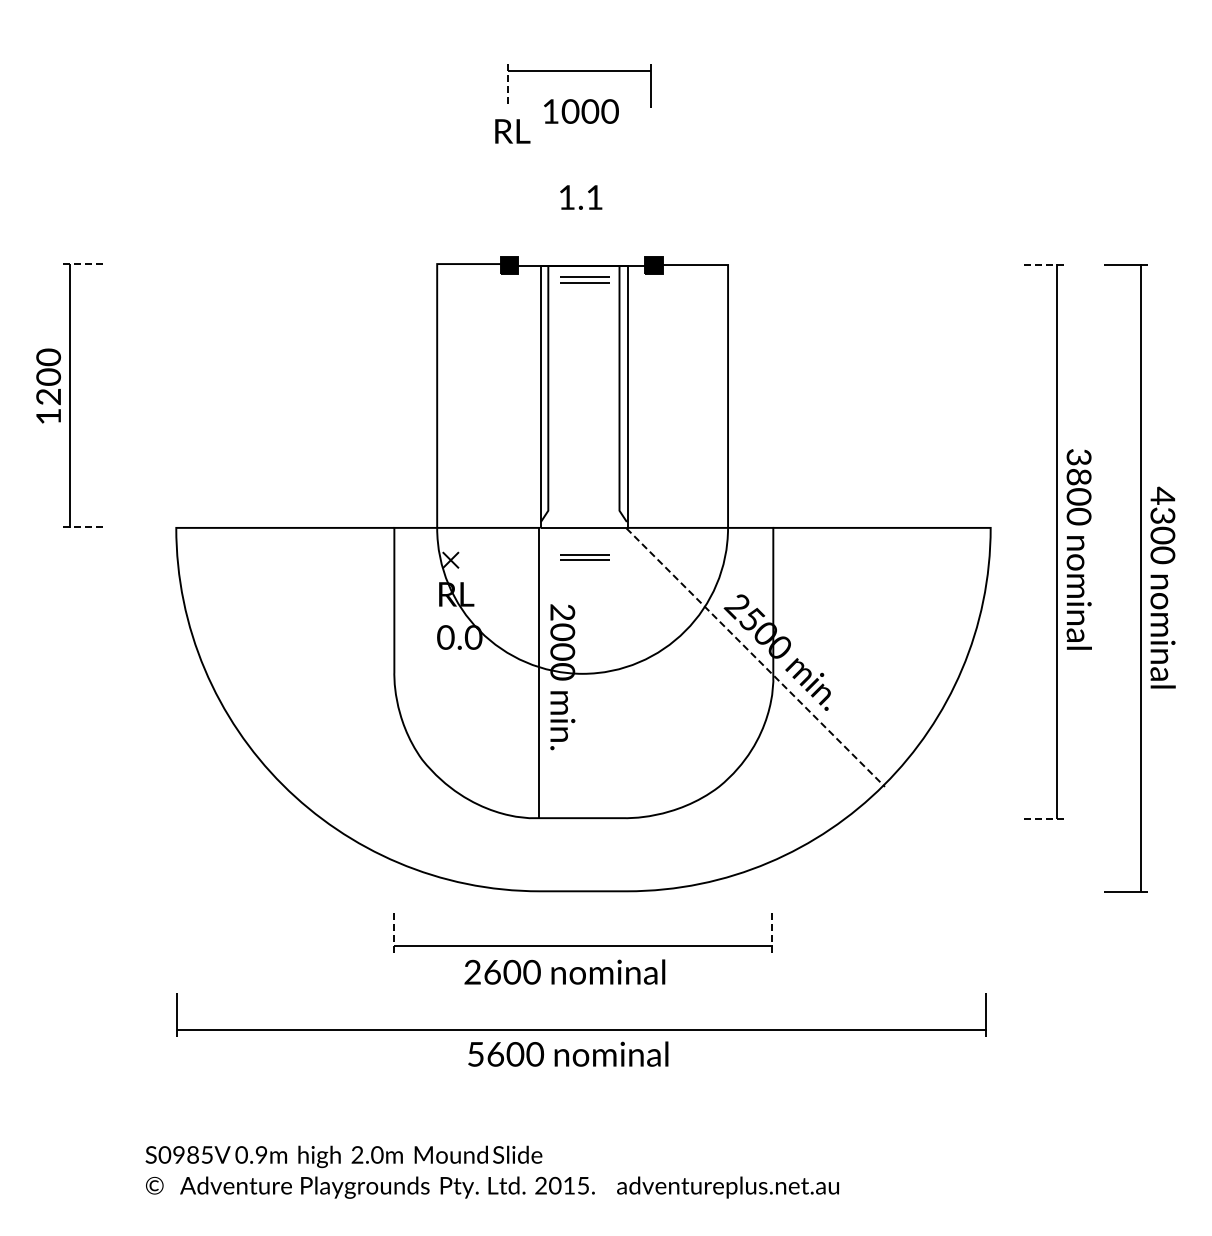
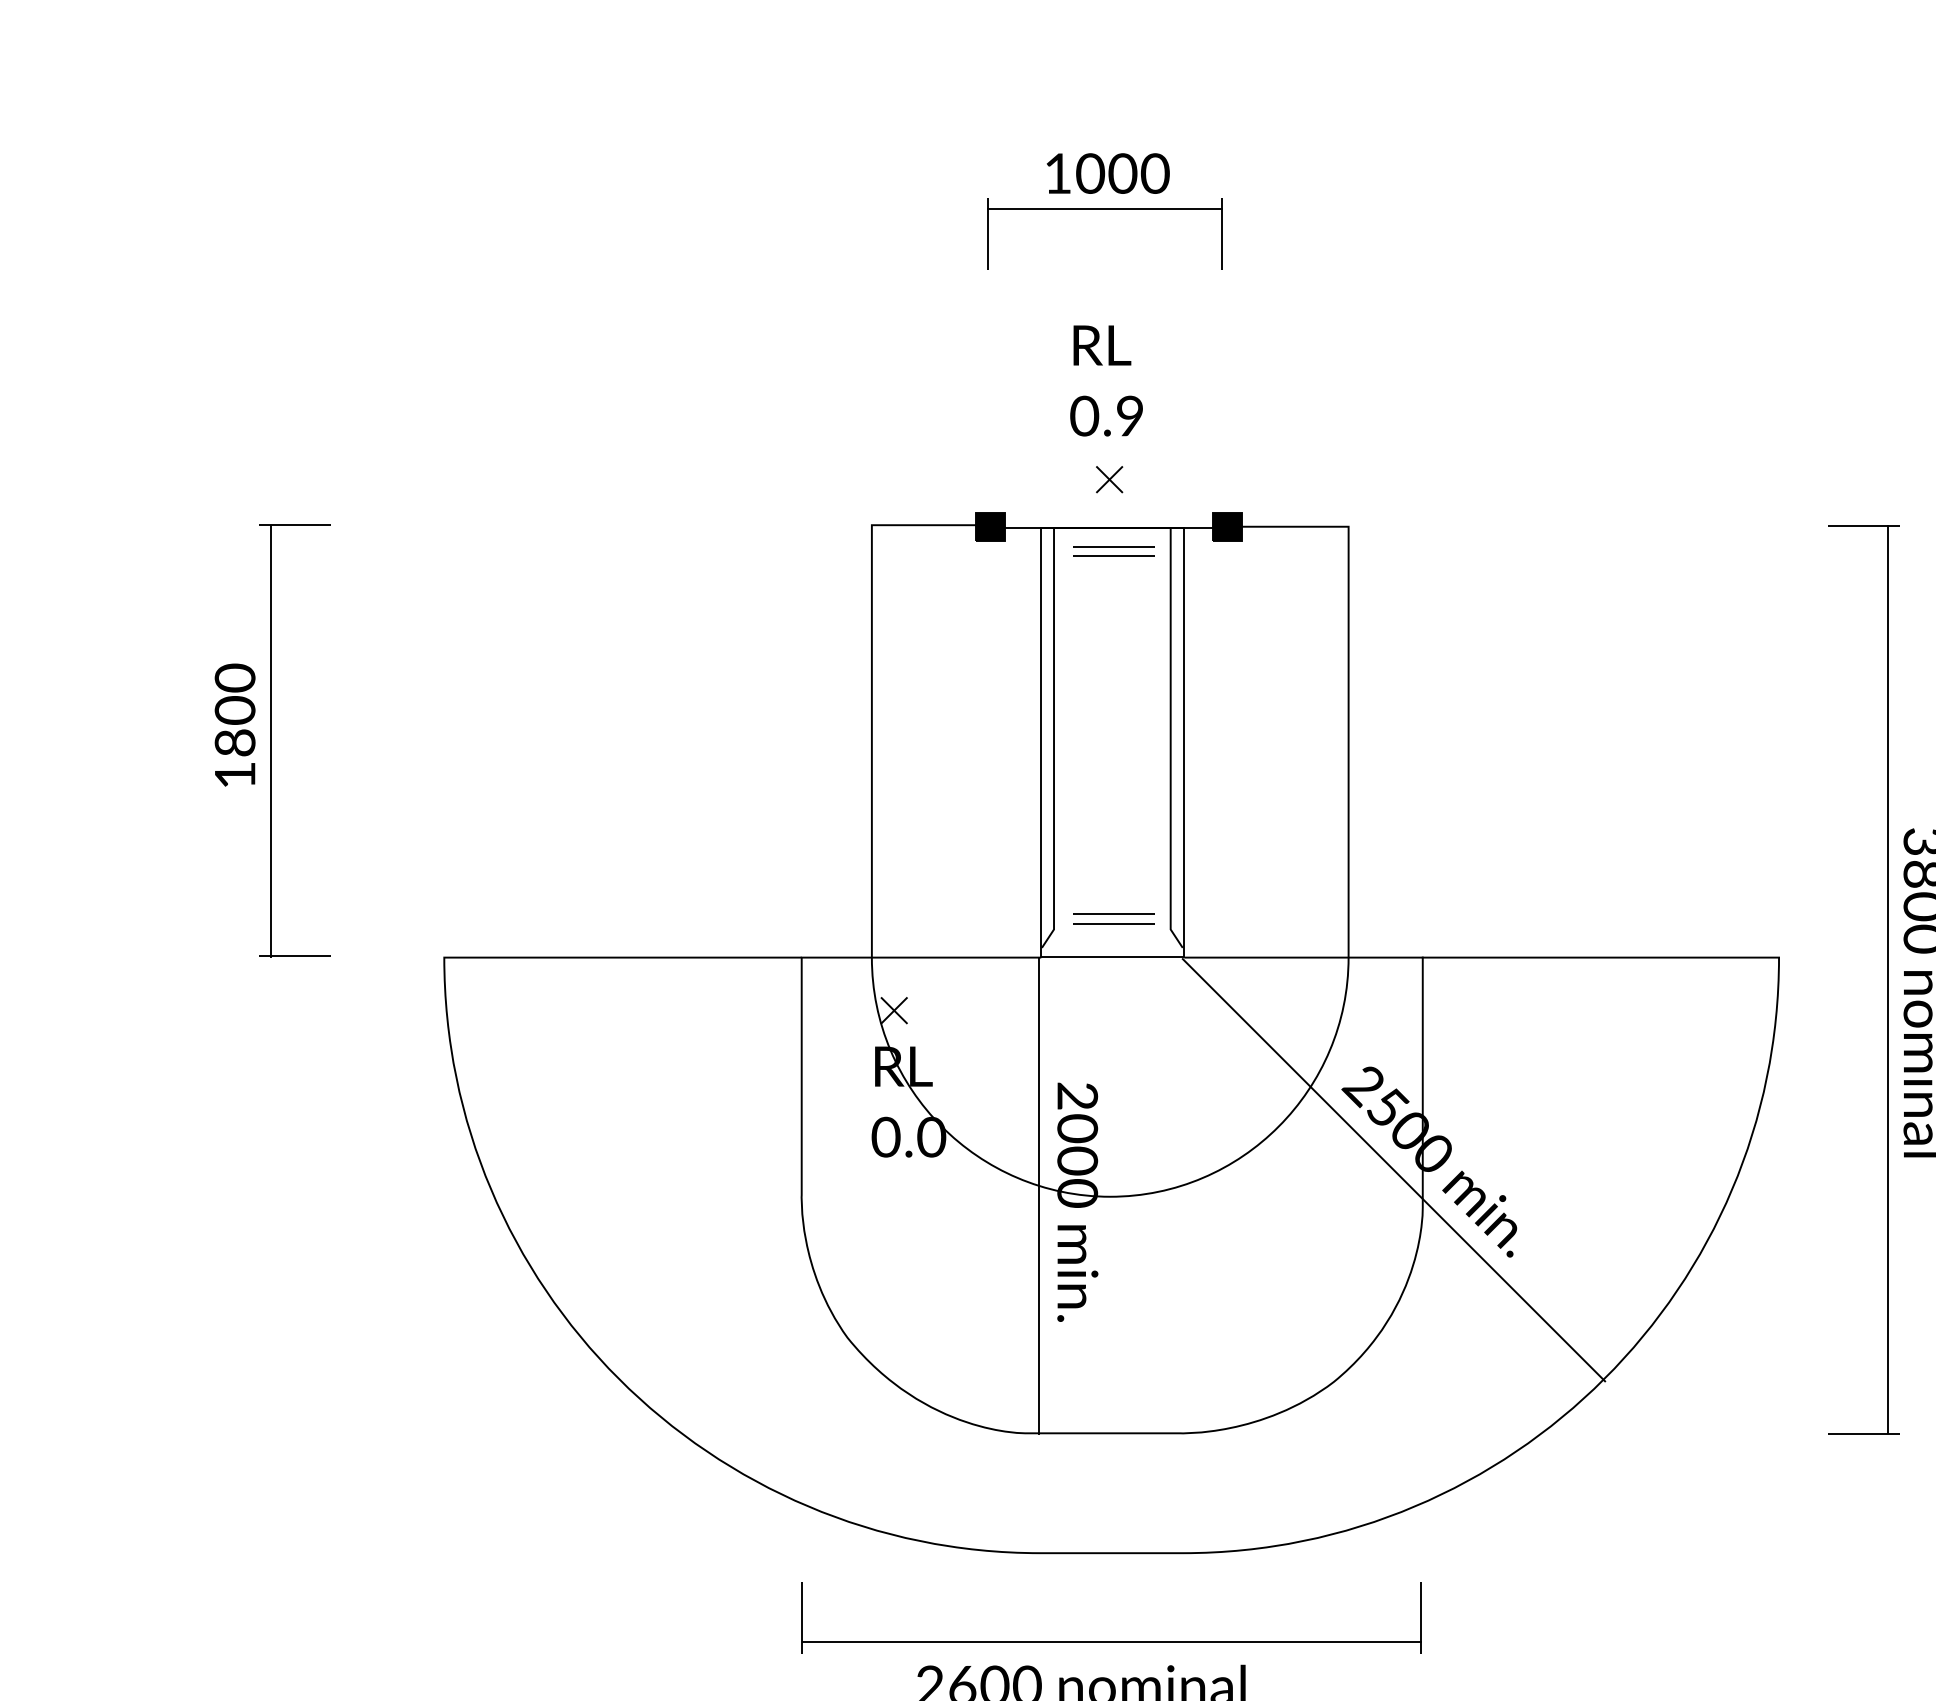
line: (508, 86) -> (988, 234), dashed -> solid
text: (581, 111) -> (1108, 173), moved
text: (512, 131) -> (1101, 345), moved
text: (580, 197) -> (1106, 416), 1.1 -> 0.9
part: (581, 235) -> (1108, 478), added
line: (85, 263) -> (295, 524), dashed -> solid
line: (1042, 264) -> (1863, 525), dashed -> solid
text: (49, 396) -> (236, 742), 1200 -> 1800
line: (85, 526) -> (295, 955), dashed -> solid
part: (584, 557) -> (1113, 919), moved
line: (755, 657) -> (1393, 1169), dashed -> solid
line: (1042, 818) -> (1863, 1433), dashed -> solid
line: (394, 930) -> (801, 1617), dashed -> solid
line: (772, 930) -> (1421, 1617), dashed -> solid

